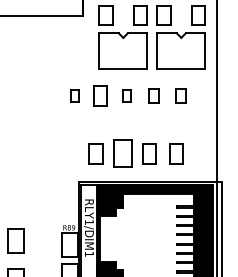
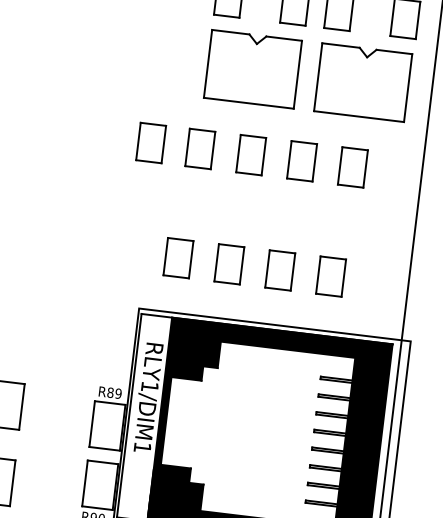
part: (74, 95) -> (150, 142), size x1.67
part: (127, 95) -> (251, 154), size x1.67
part: (153, 95) -> (300, 160), size x1.43
part: (180, 95) -> (352, 166), size x1.43
part: (122, 153) -> (228, 263), size x0.71

